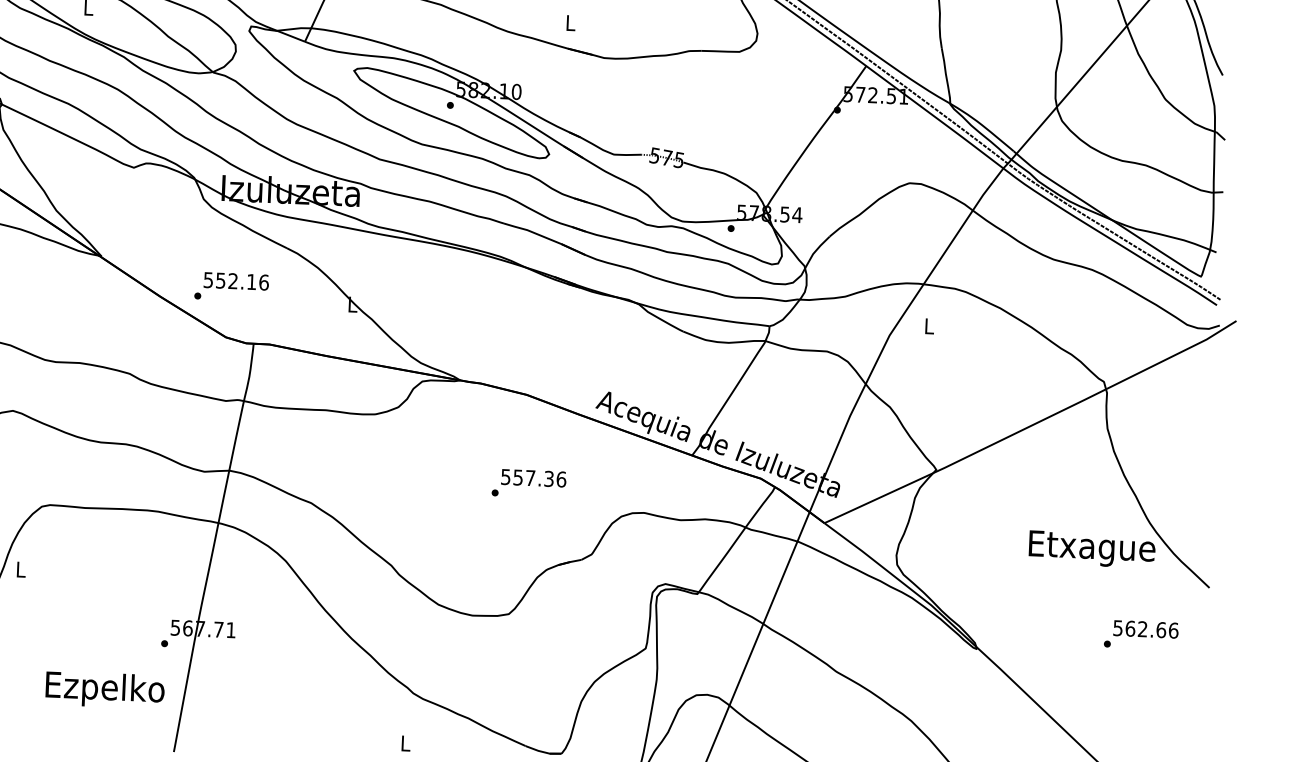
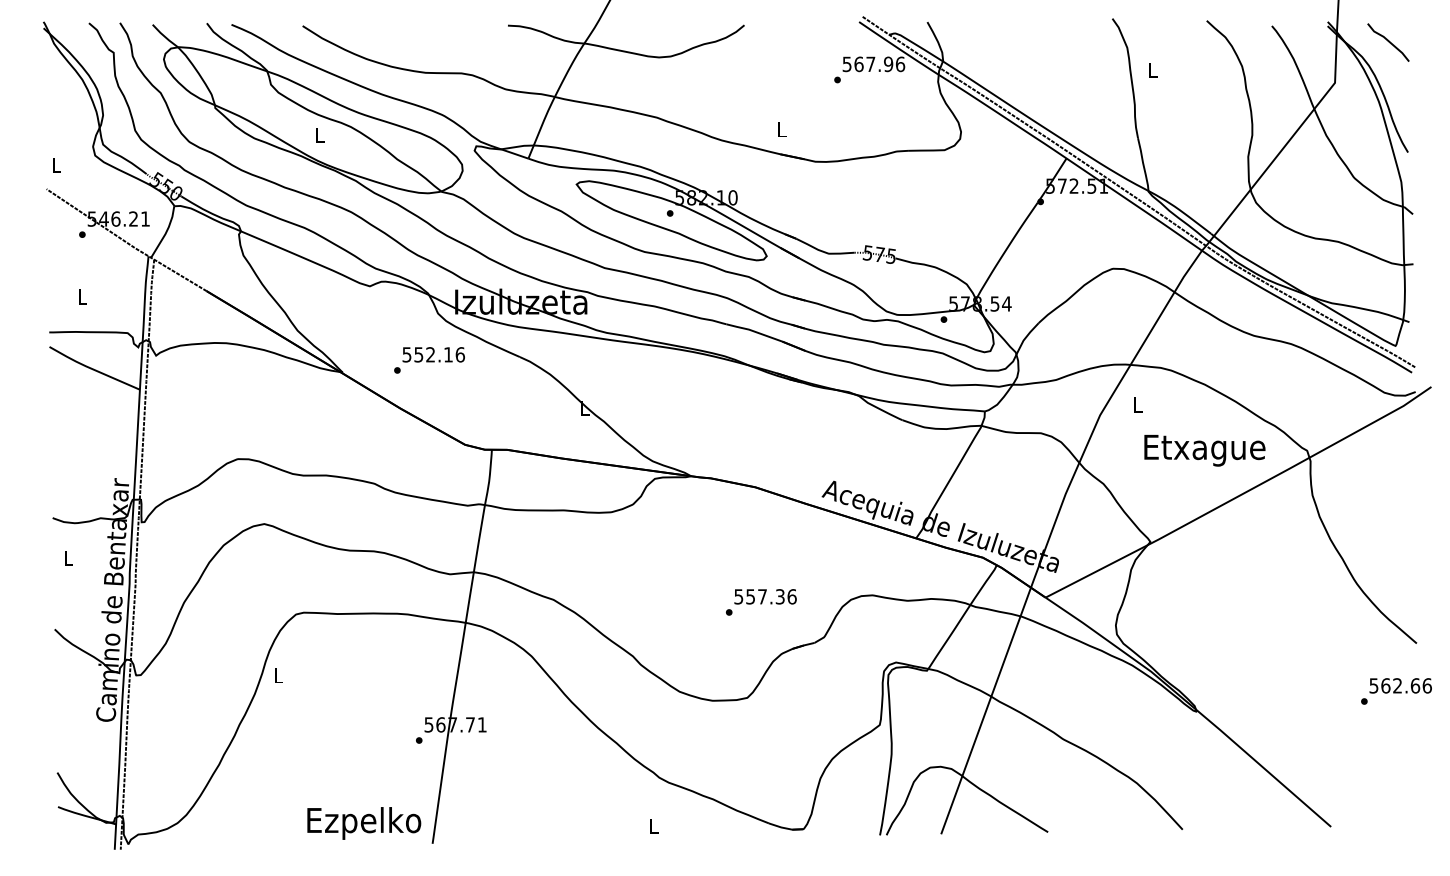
text: (231, 287) -> (429, 360), moved
text: (529, 484) -> (761, 602), moved
text: (1091, 549) -> (1204, 450), moved
text: (1141, 635) -> (1396, 691), moved
text: (105, 690) -> (364, 823), moved

